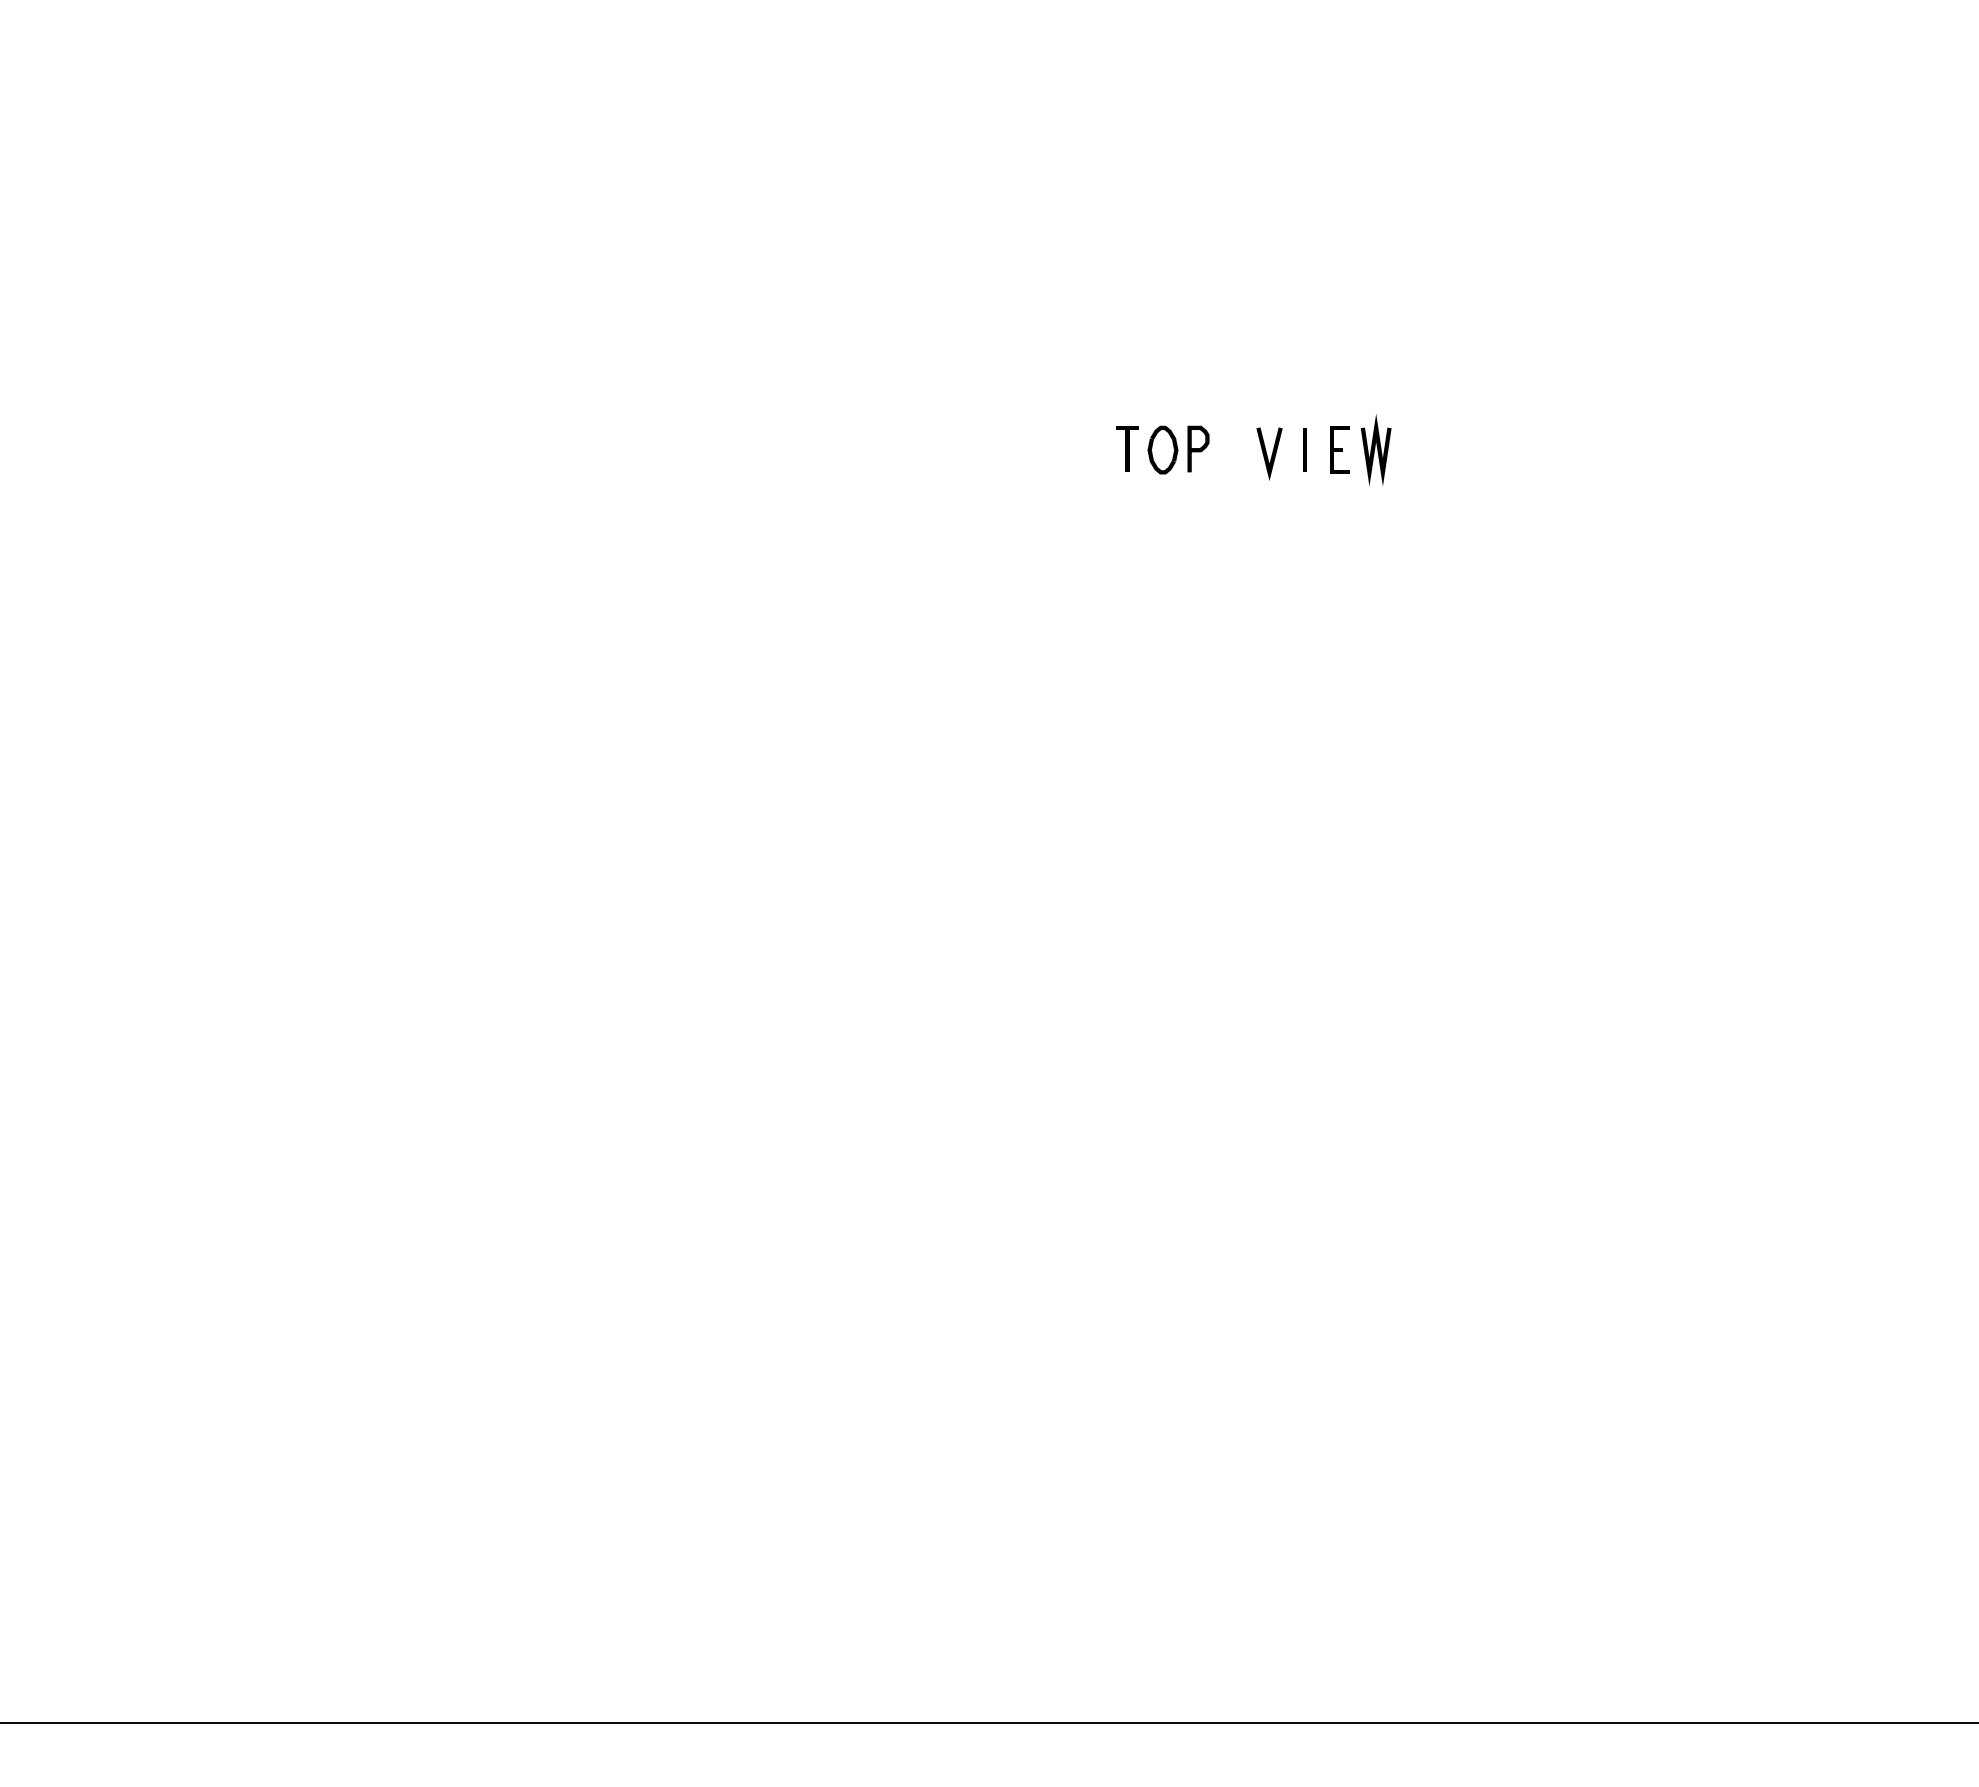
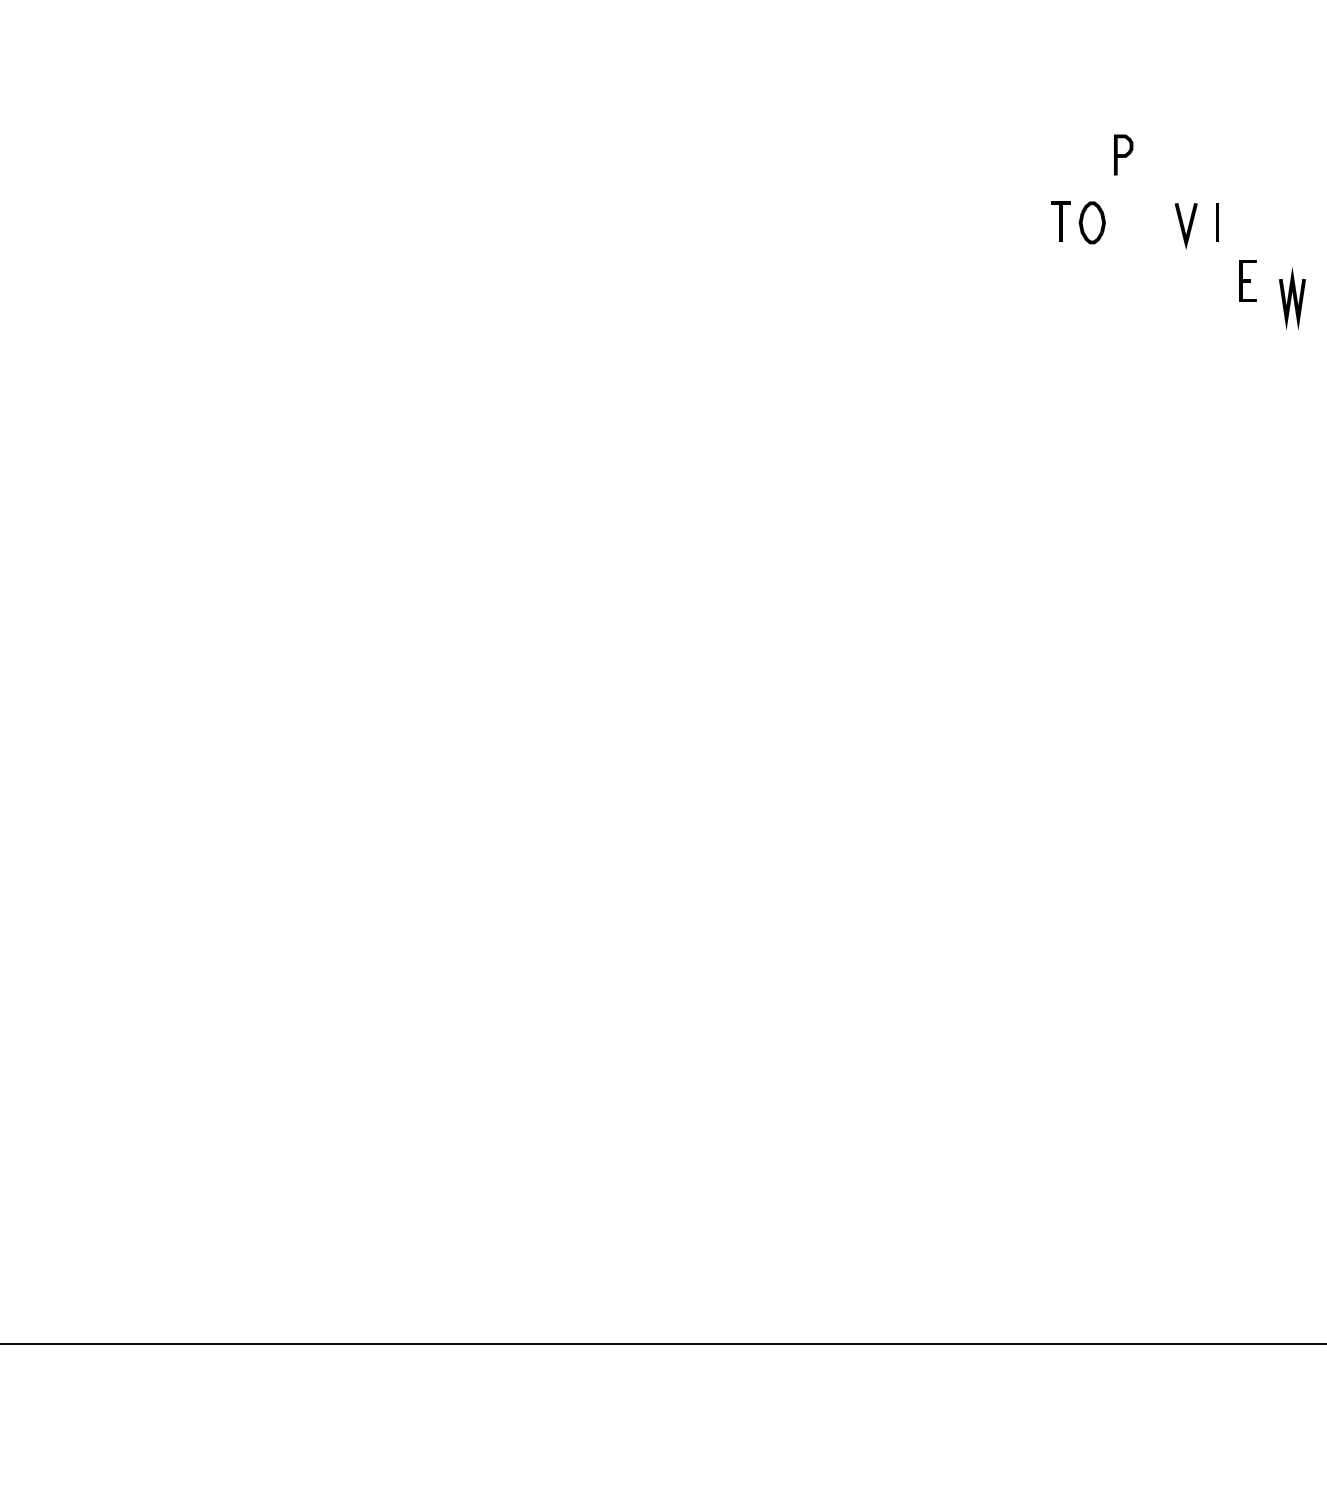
curve: (1198, 448) -> (1123, 154), moved
line: (1375, 448) -> (1291, 297), moved
part: (1339, 449) -> (1247, 280), moved

